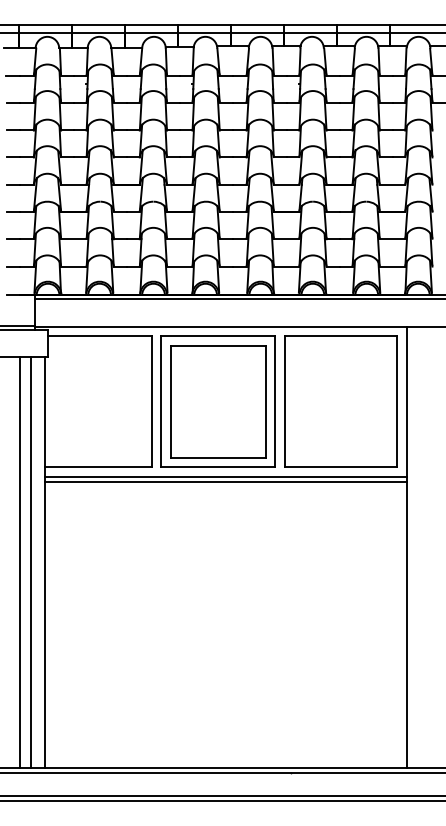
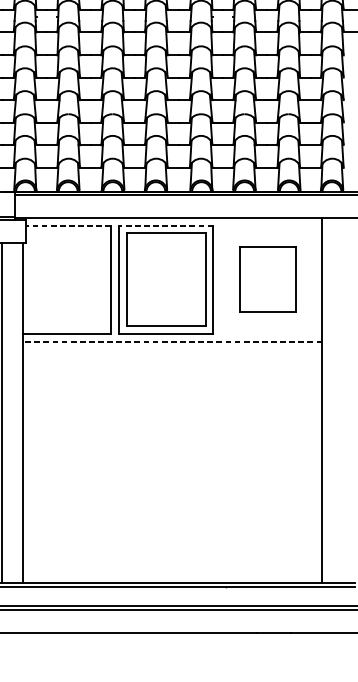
line: (100, 336) -> (68, 225), solid -> dashed
line: (217, 336) -> (165, 225), solid -> dashed
part: (340, 401) -> (267, 279), size x0.6
line: (225, 476) -> (172, 341), solid -> dashed
line: (225, 482) -> (172, 346), removed
line: (31, 562) -> (11, 412), removed

